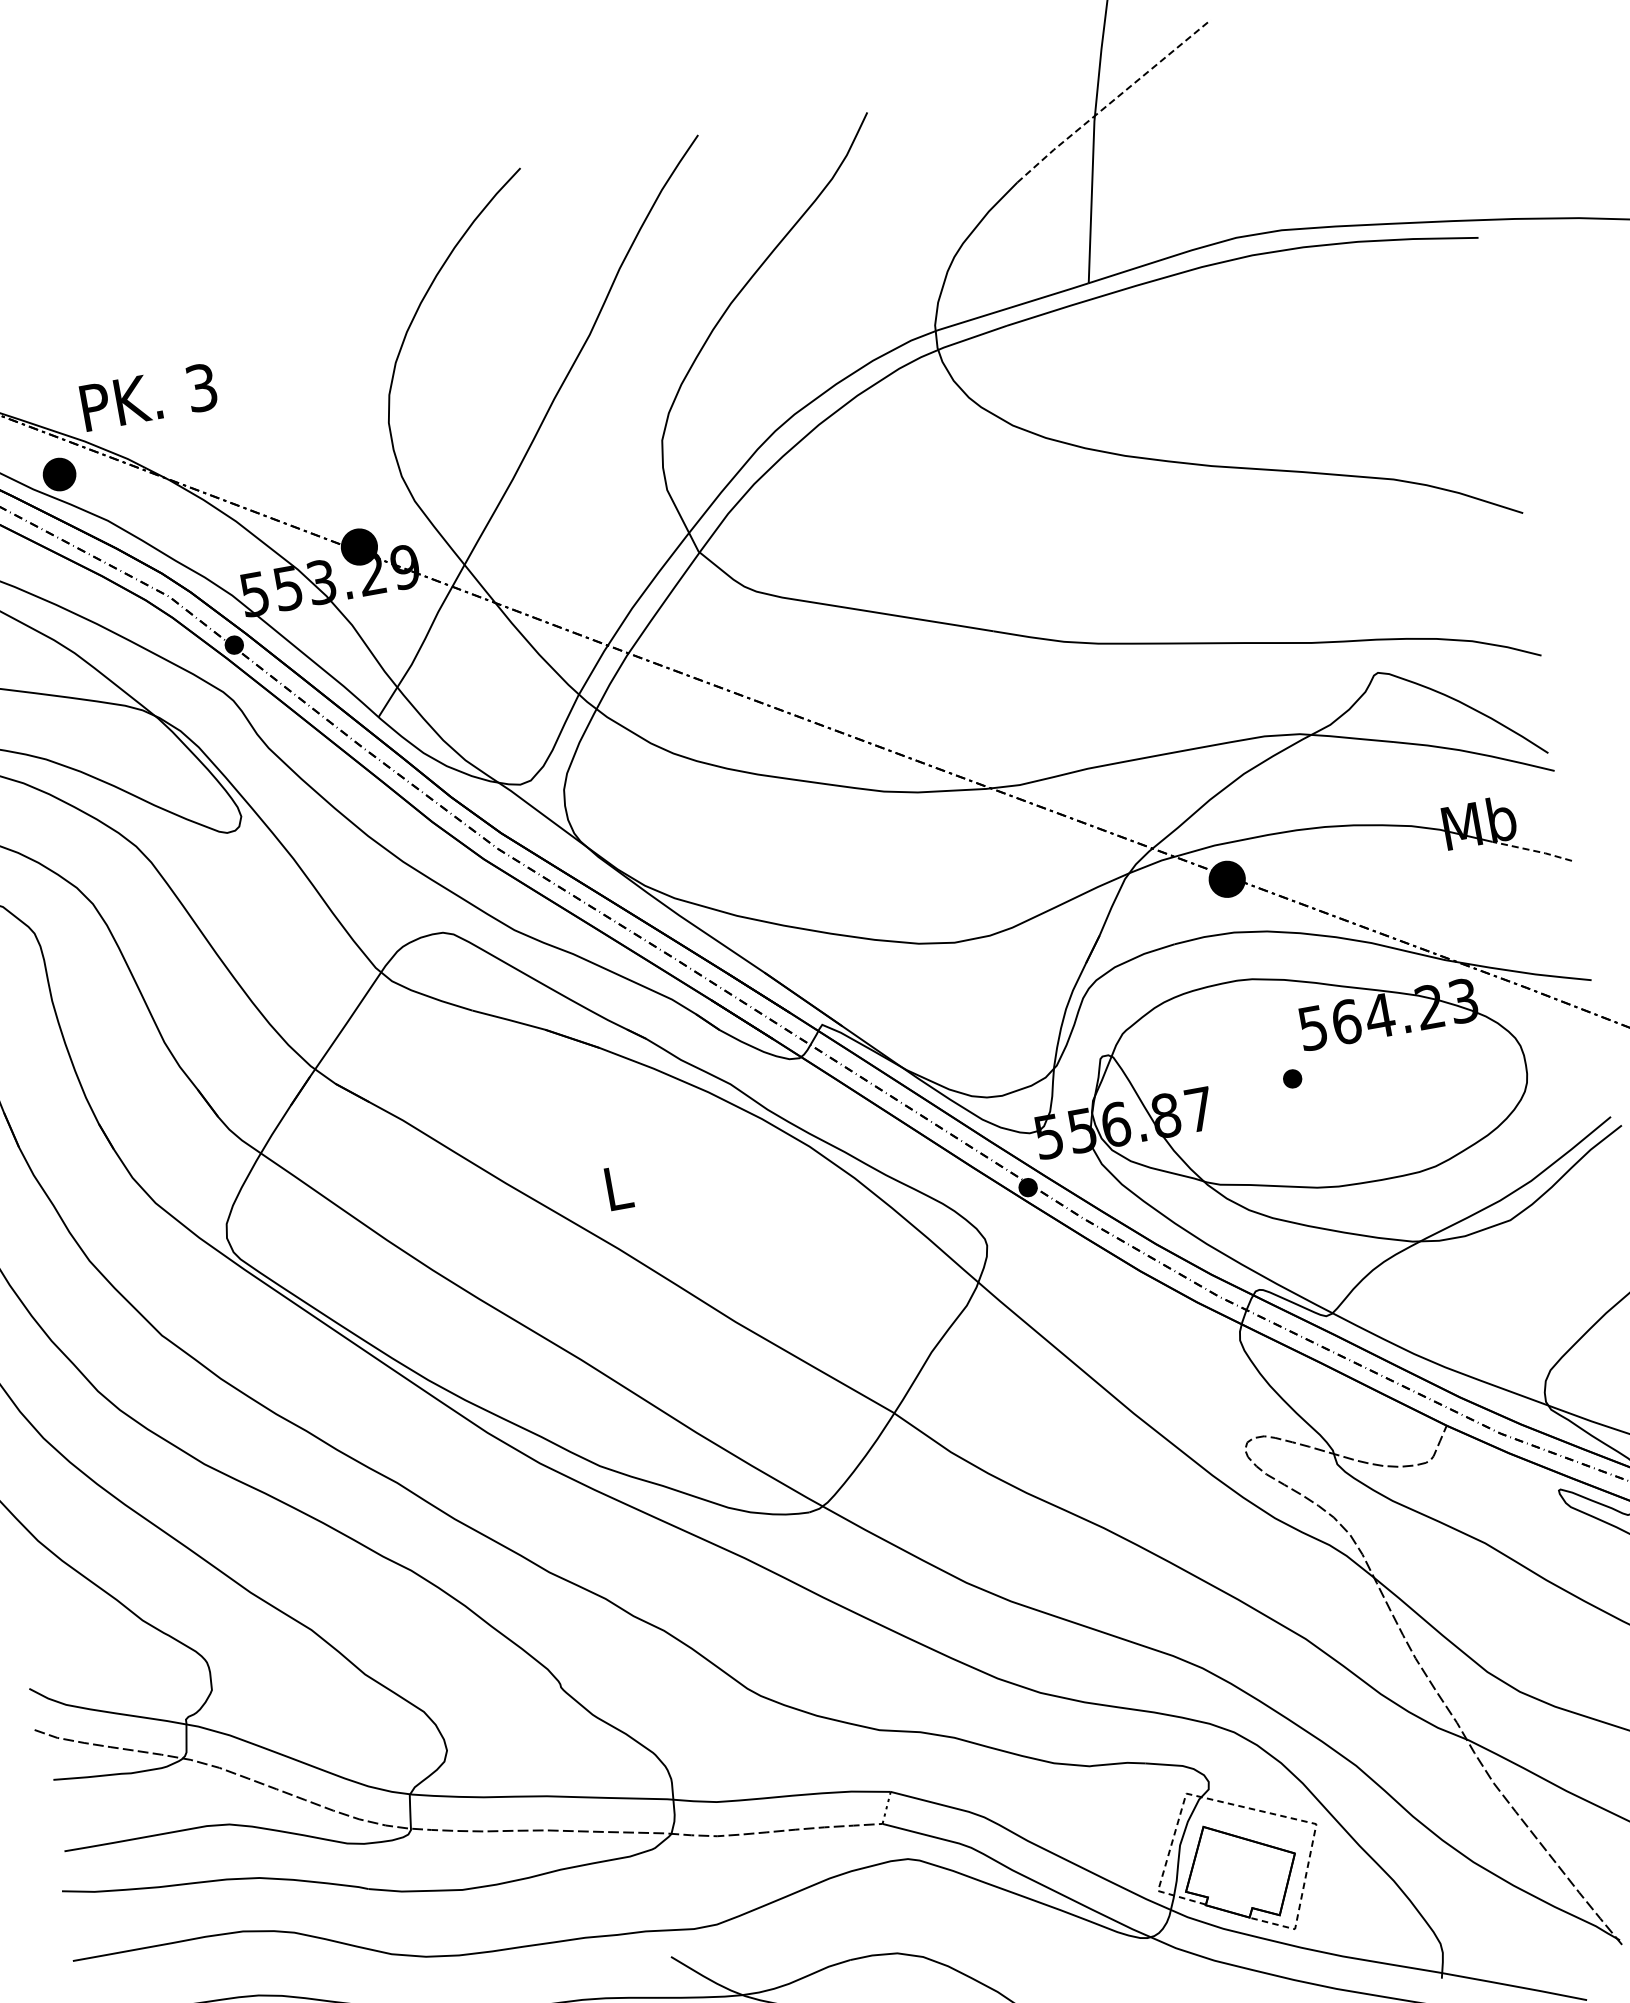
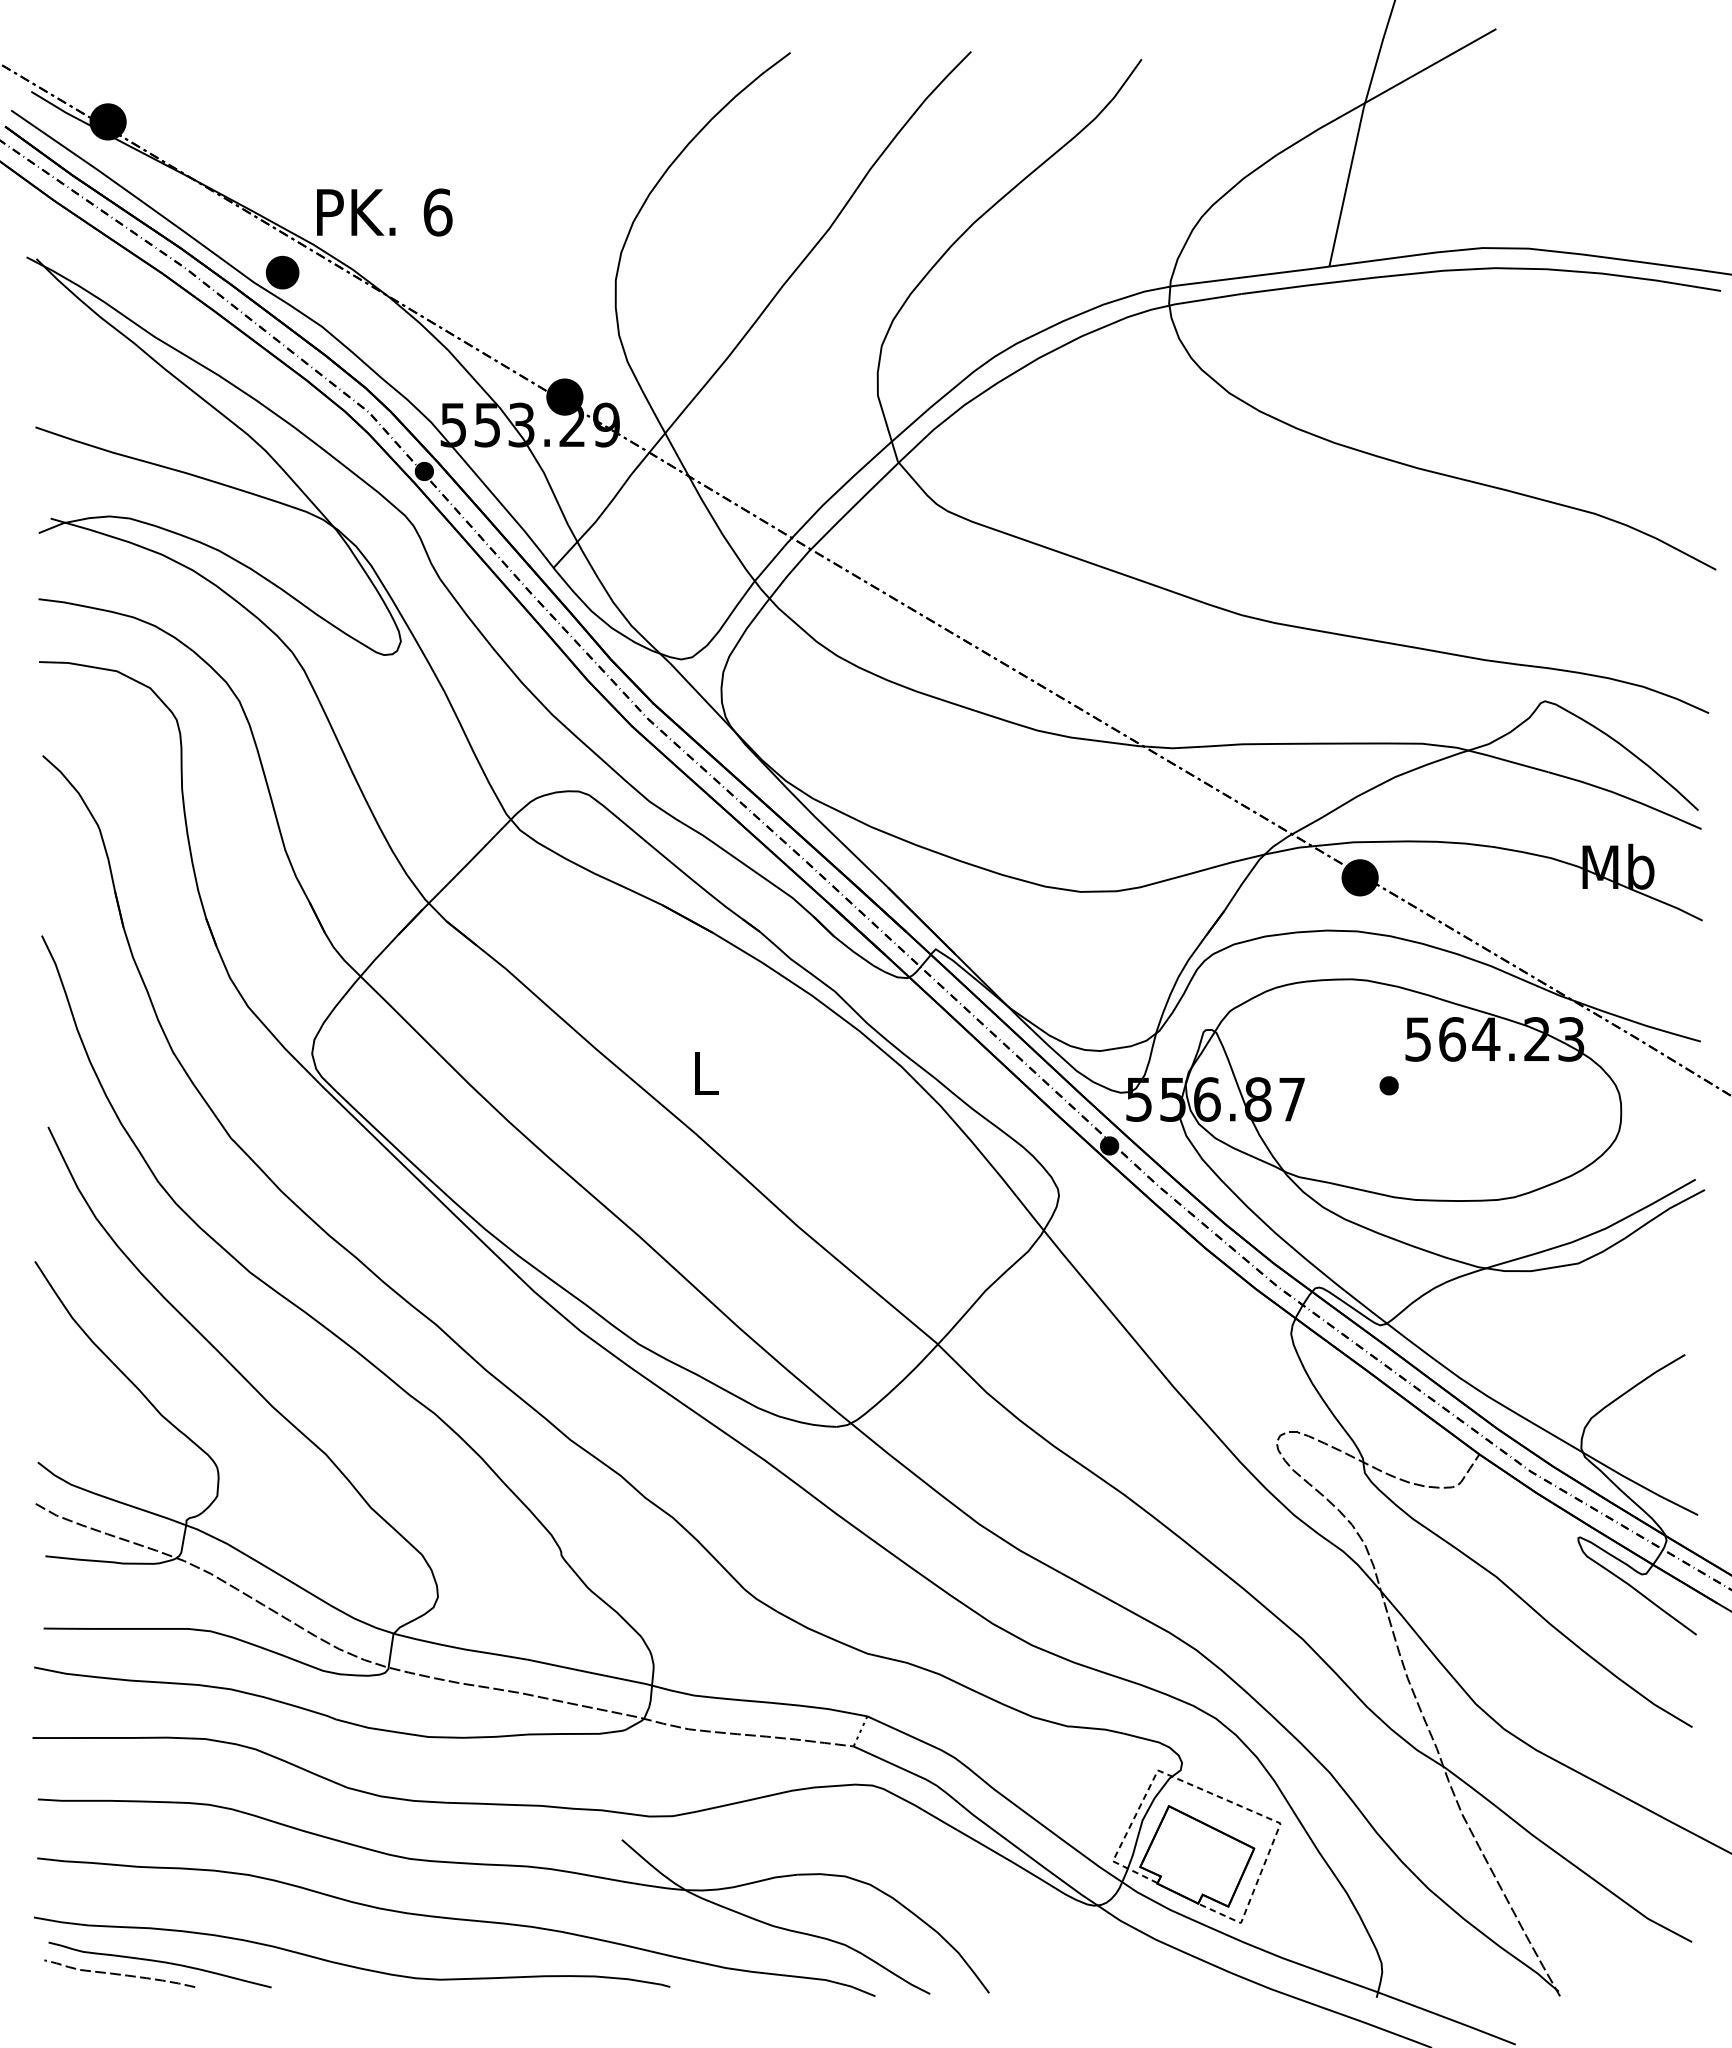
line: (1112, 100) -> (1385, 91), dashed -> solid
text: (201, 387) -> (437, 212), 3 -> 6
line: (1532, 850) -> (1665, 903), dashed -> solid

